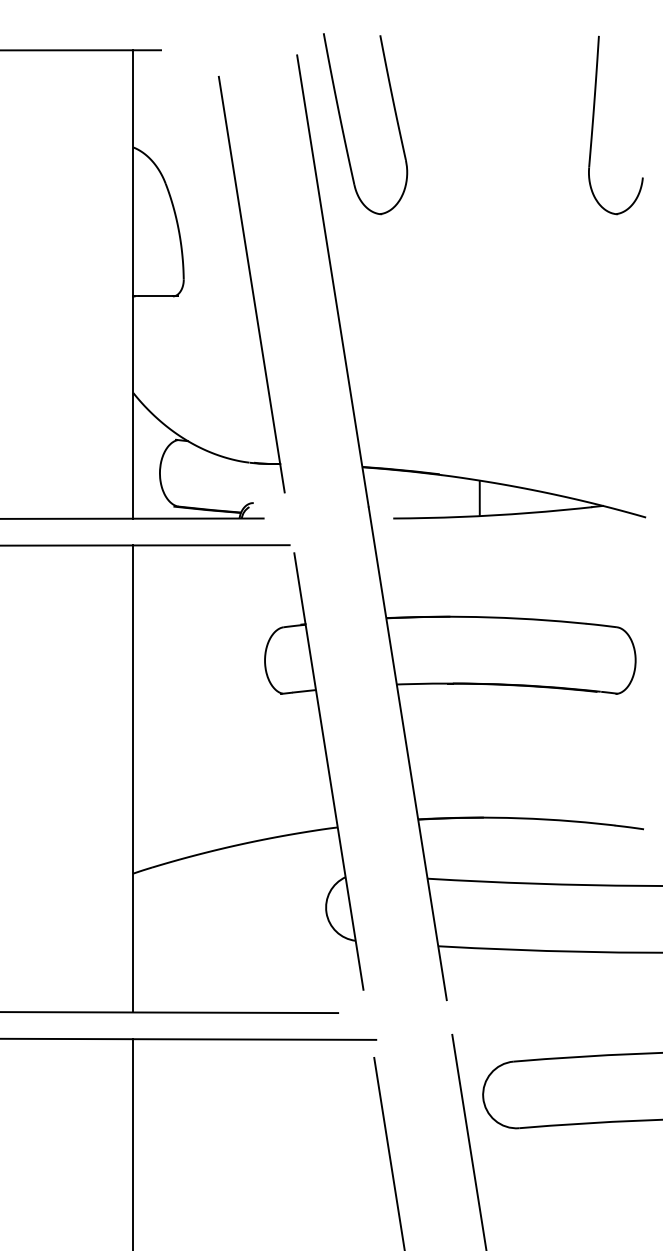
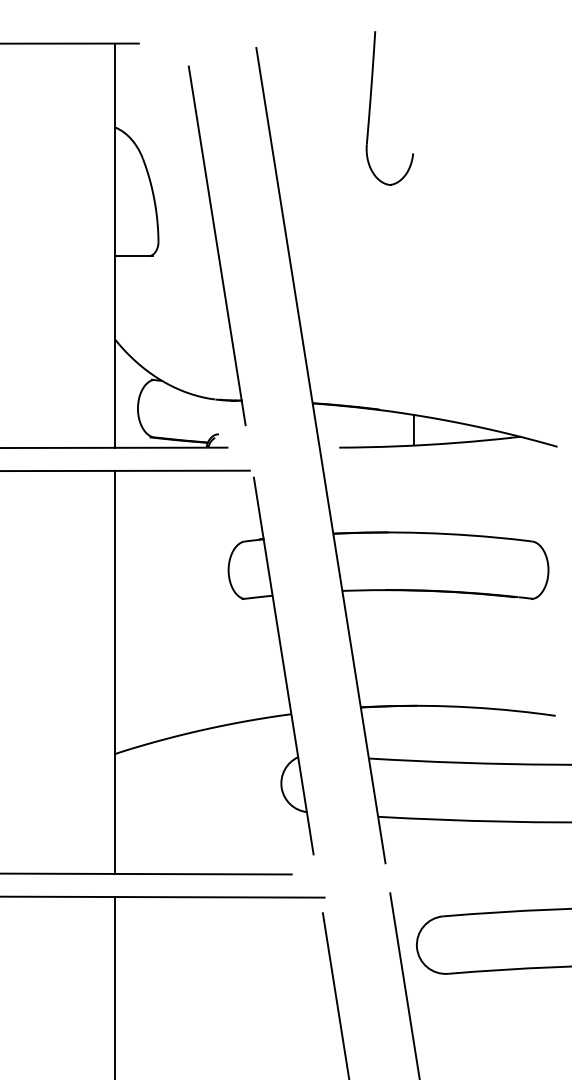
part: (593, 125) -> (370, 108), moved
part: (343, 128) -> (296, 111), removed

